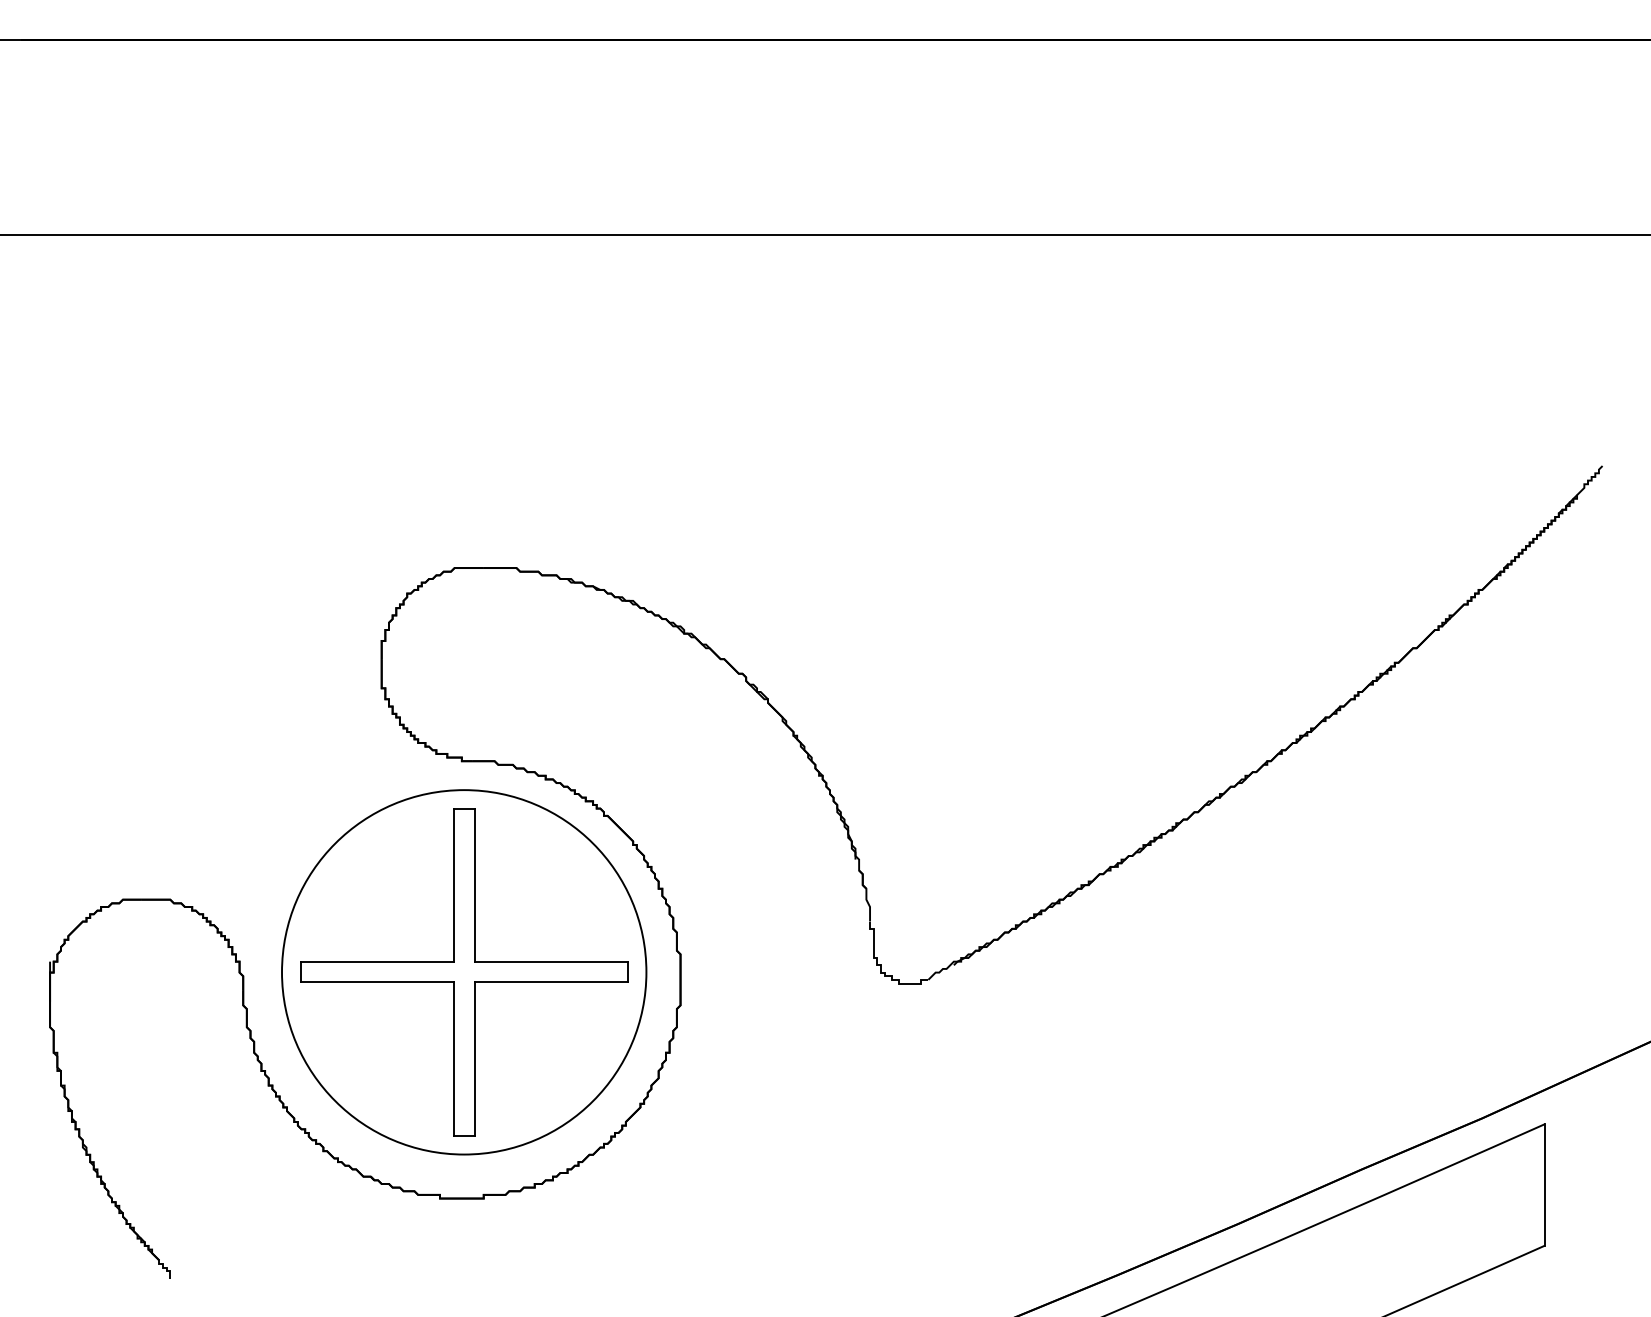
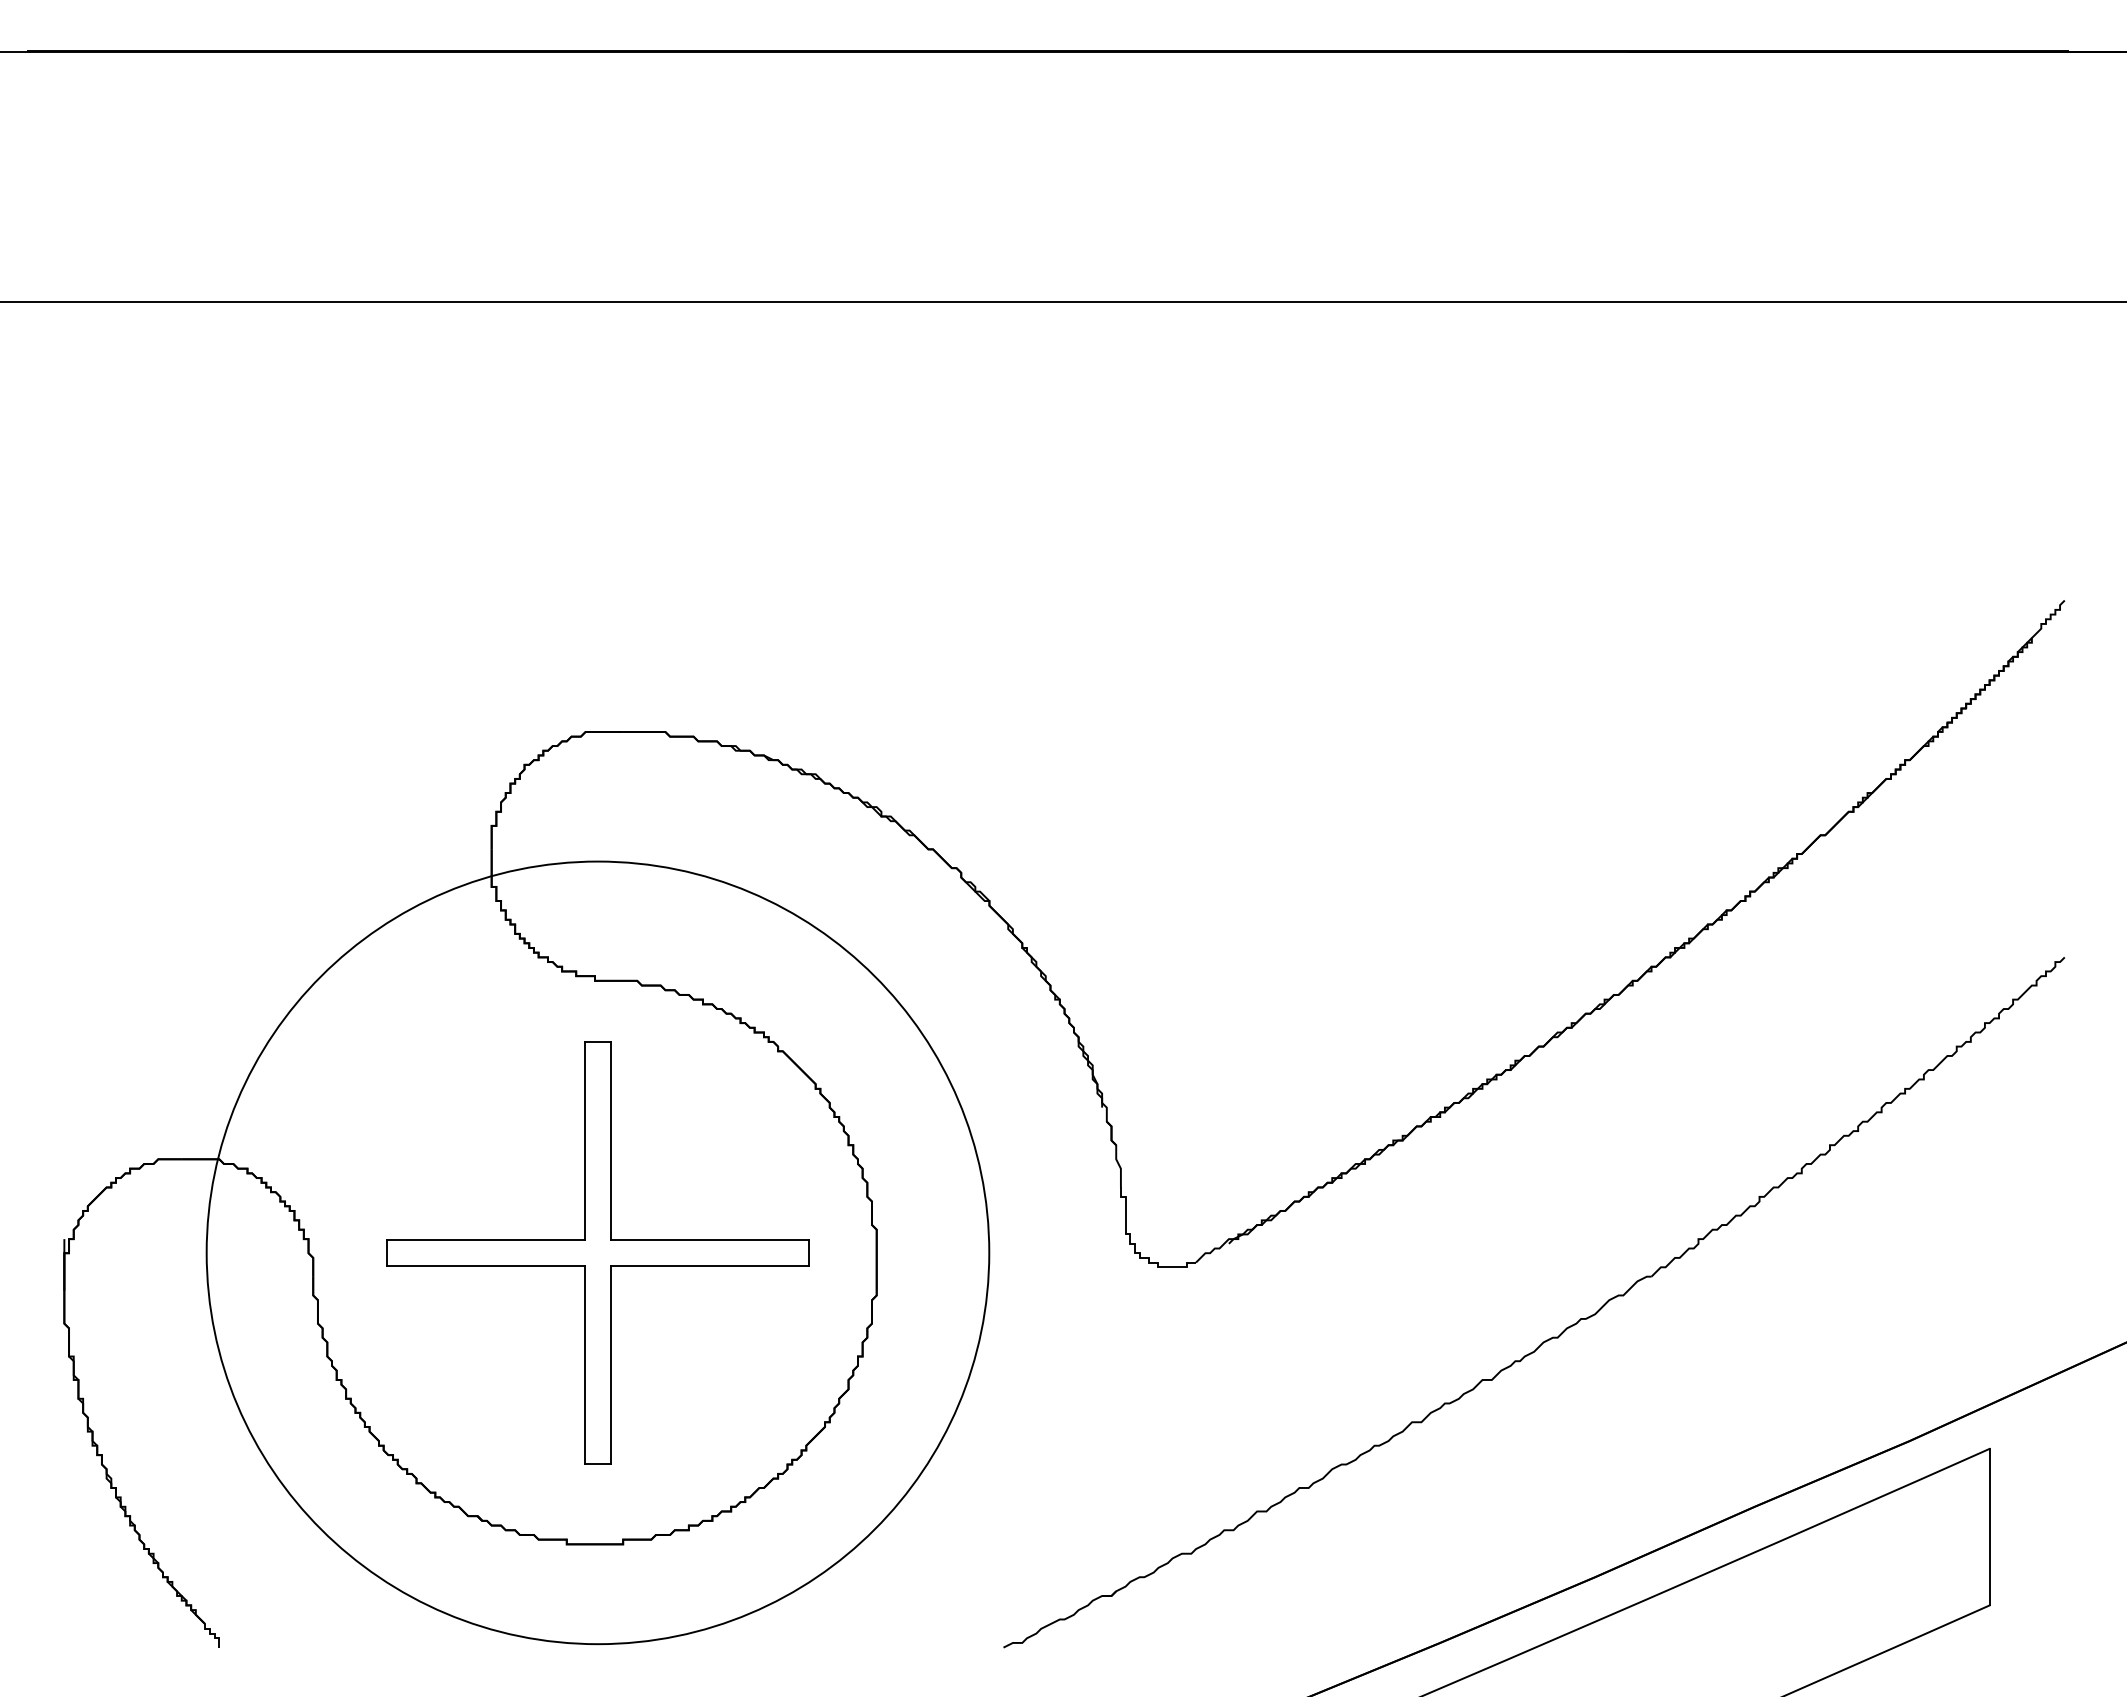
circle: (463, 972) -> (597, 1252), size x1.67
part: (1205, 1037) -> (1552, 1336), added

